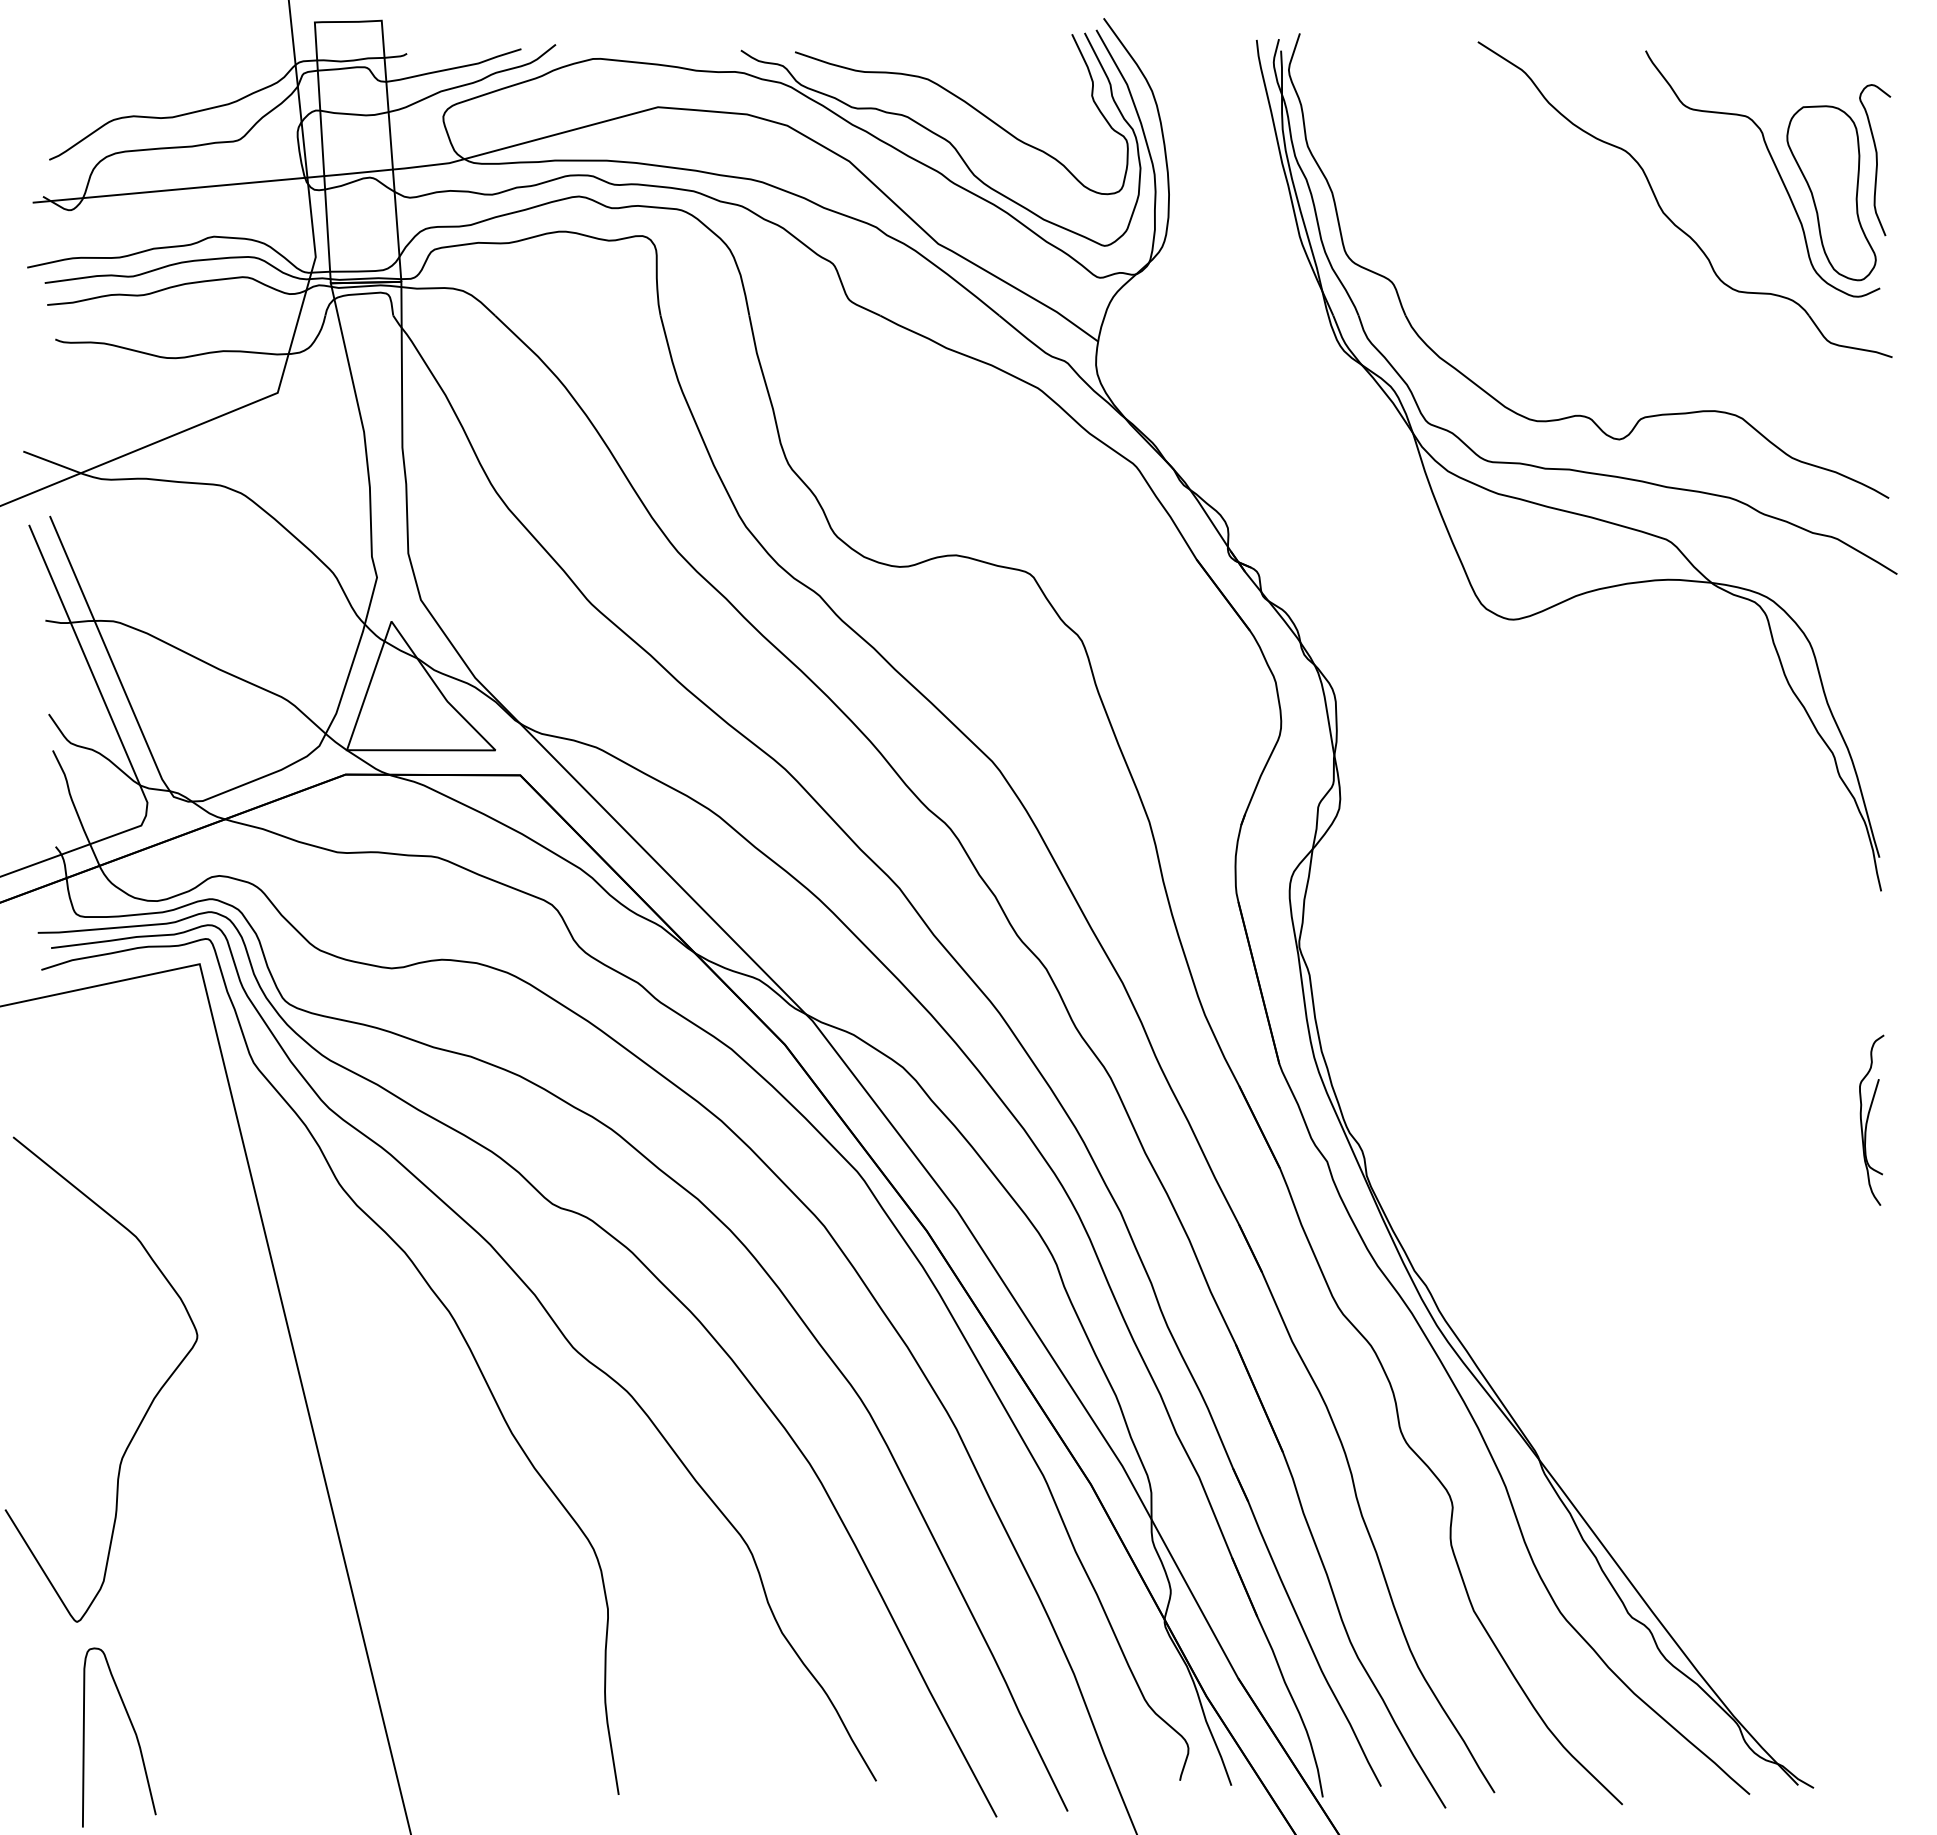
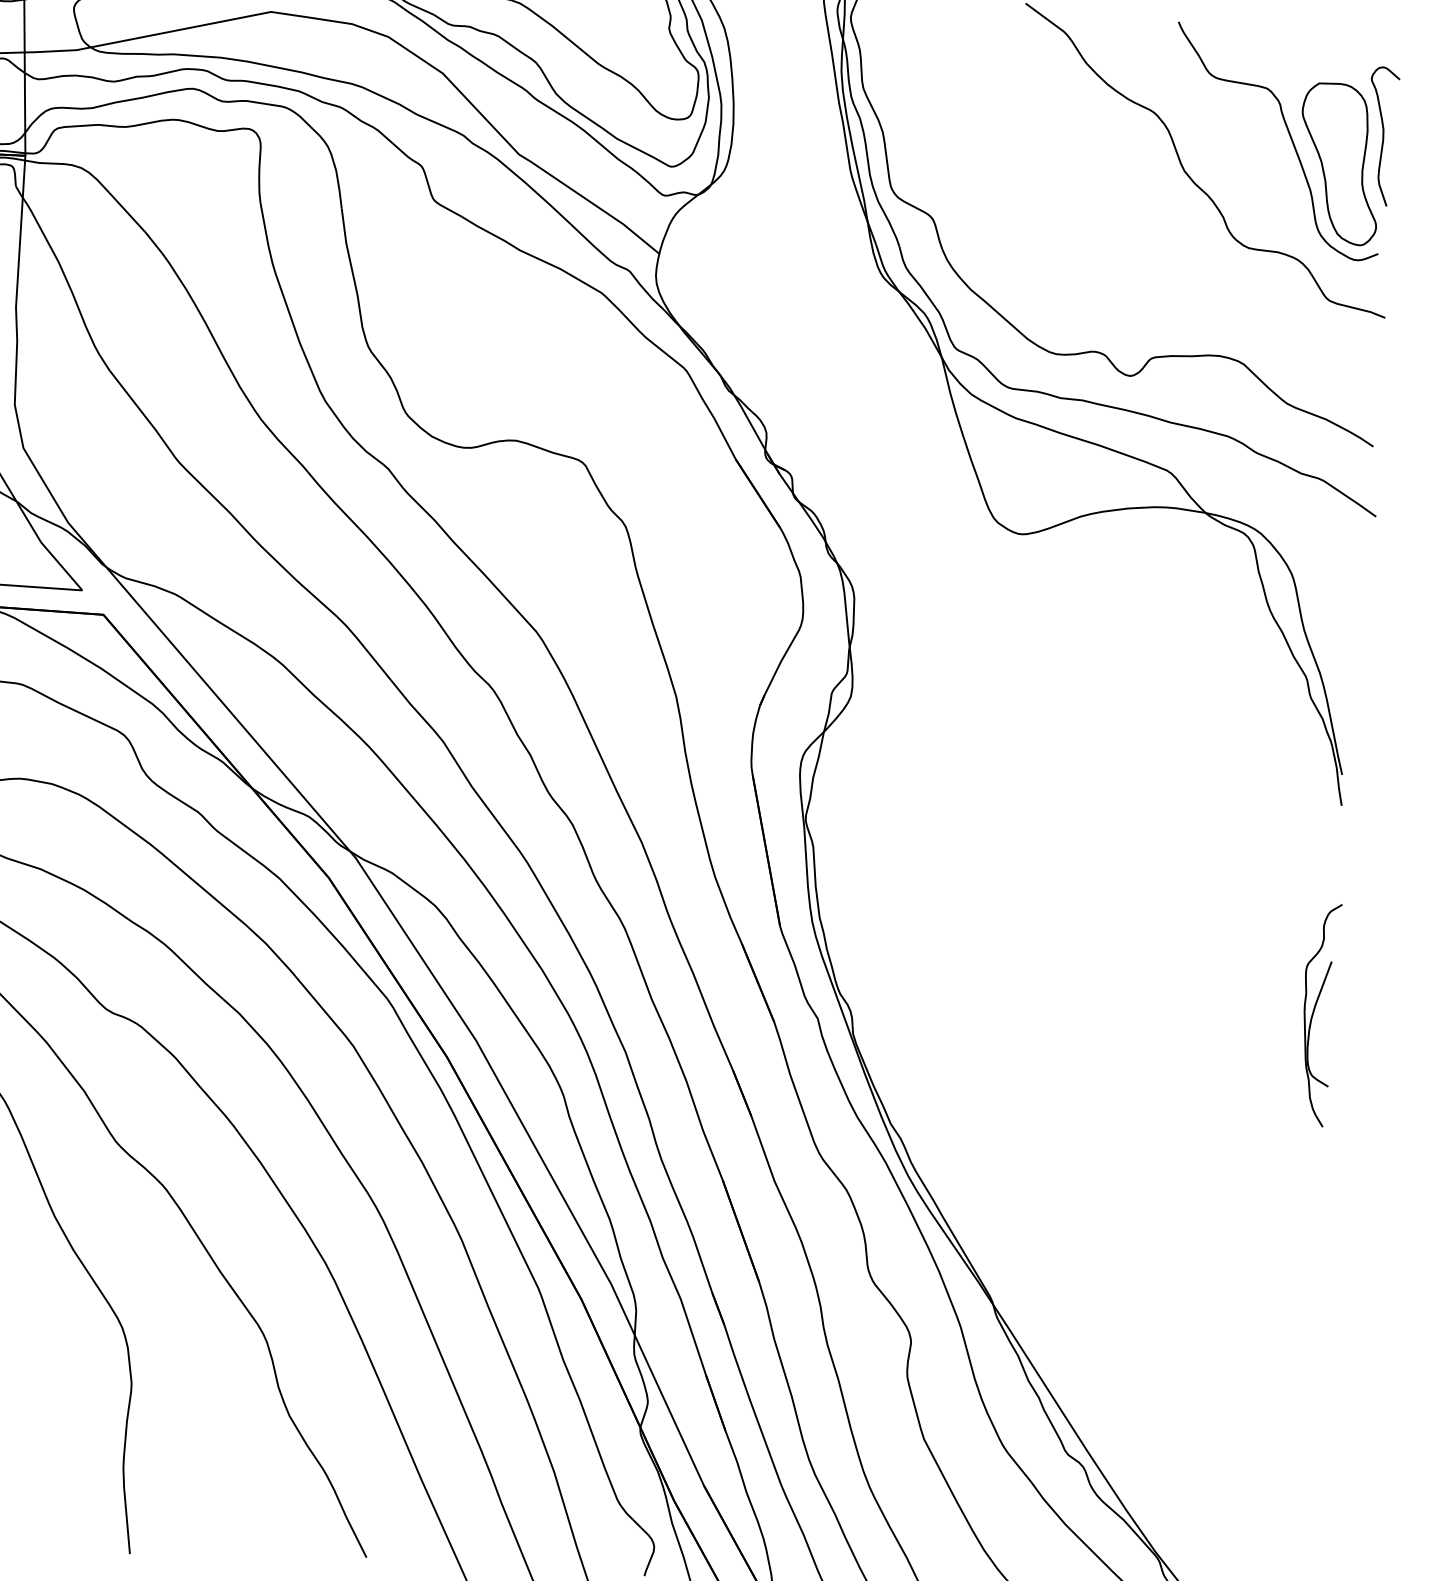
part: (1871, 1120) -> (1318, 1014), size x1.43

